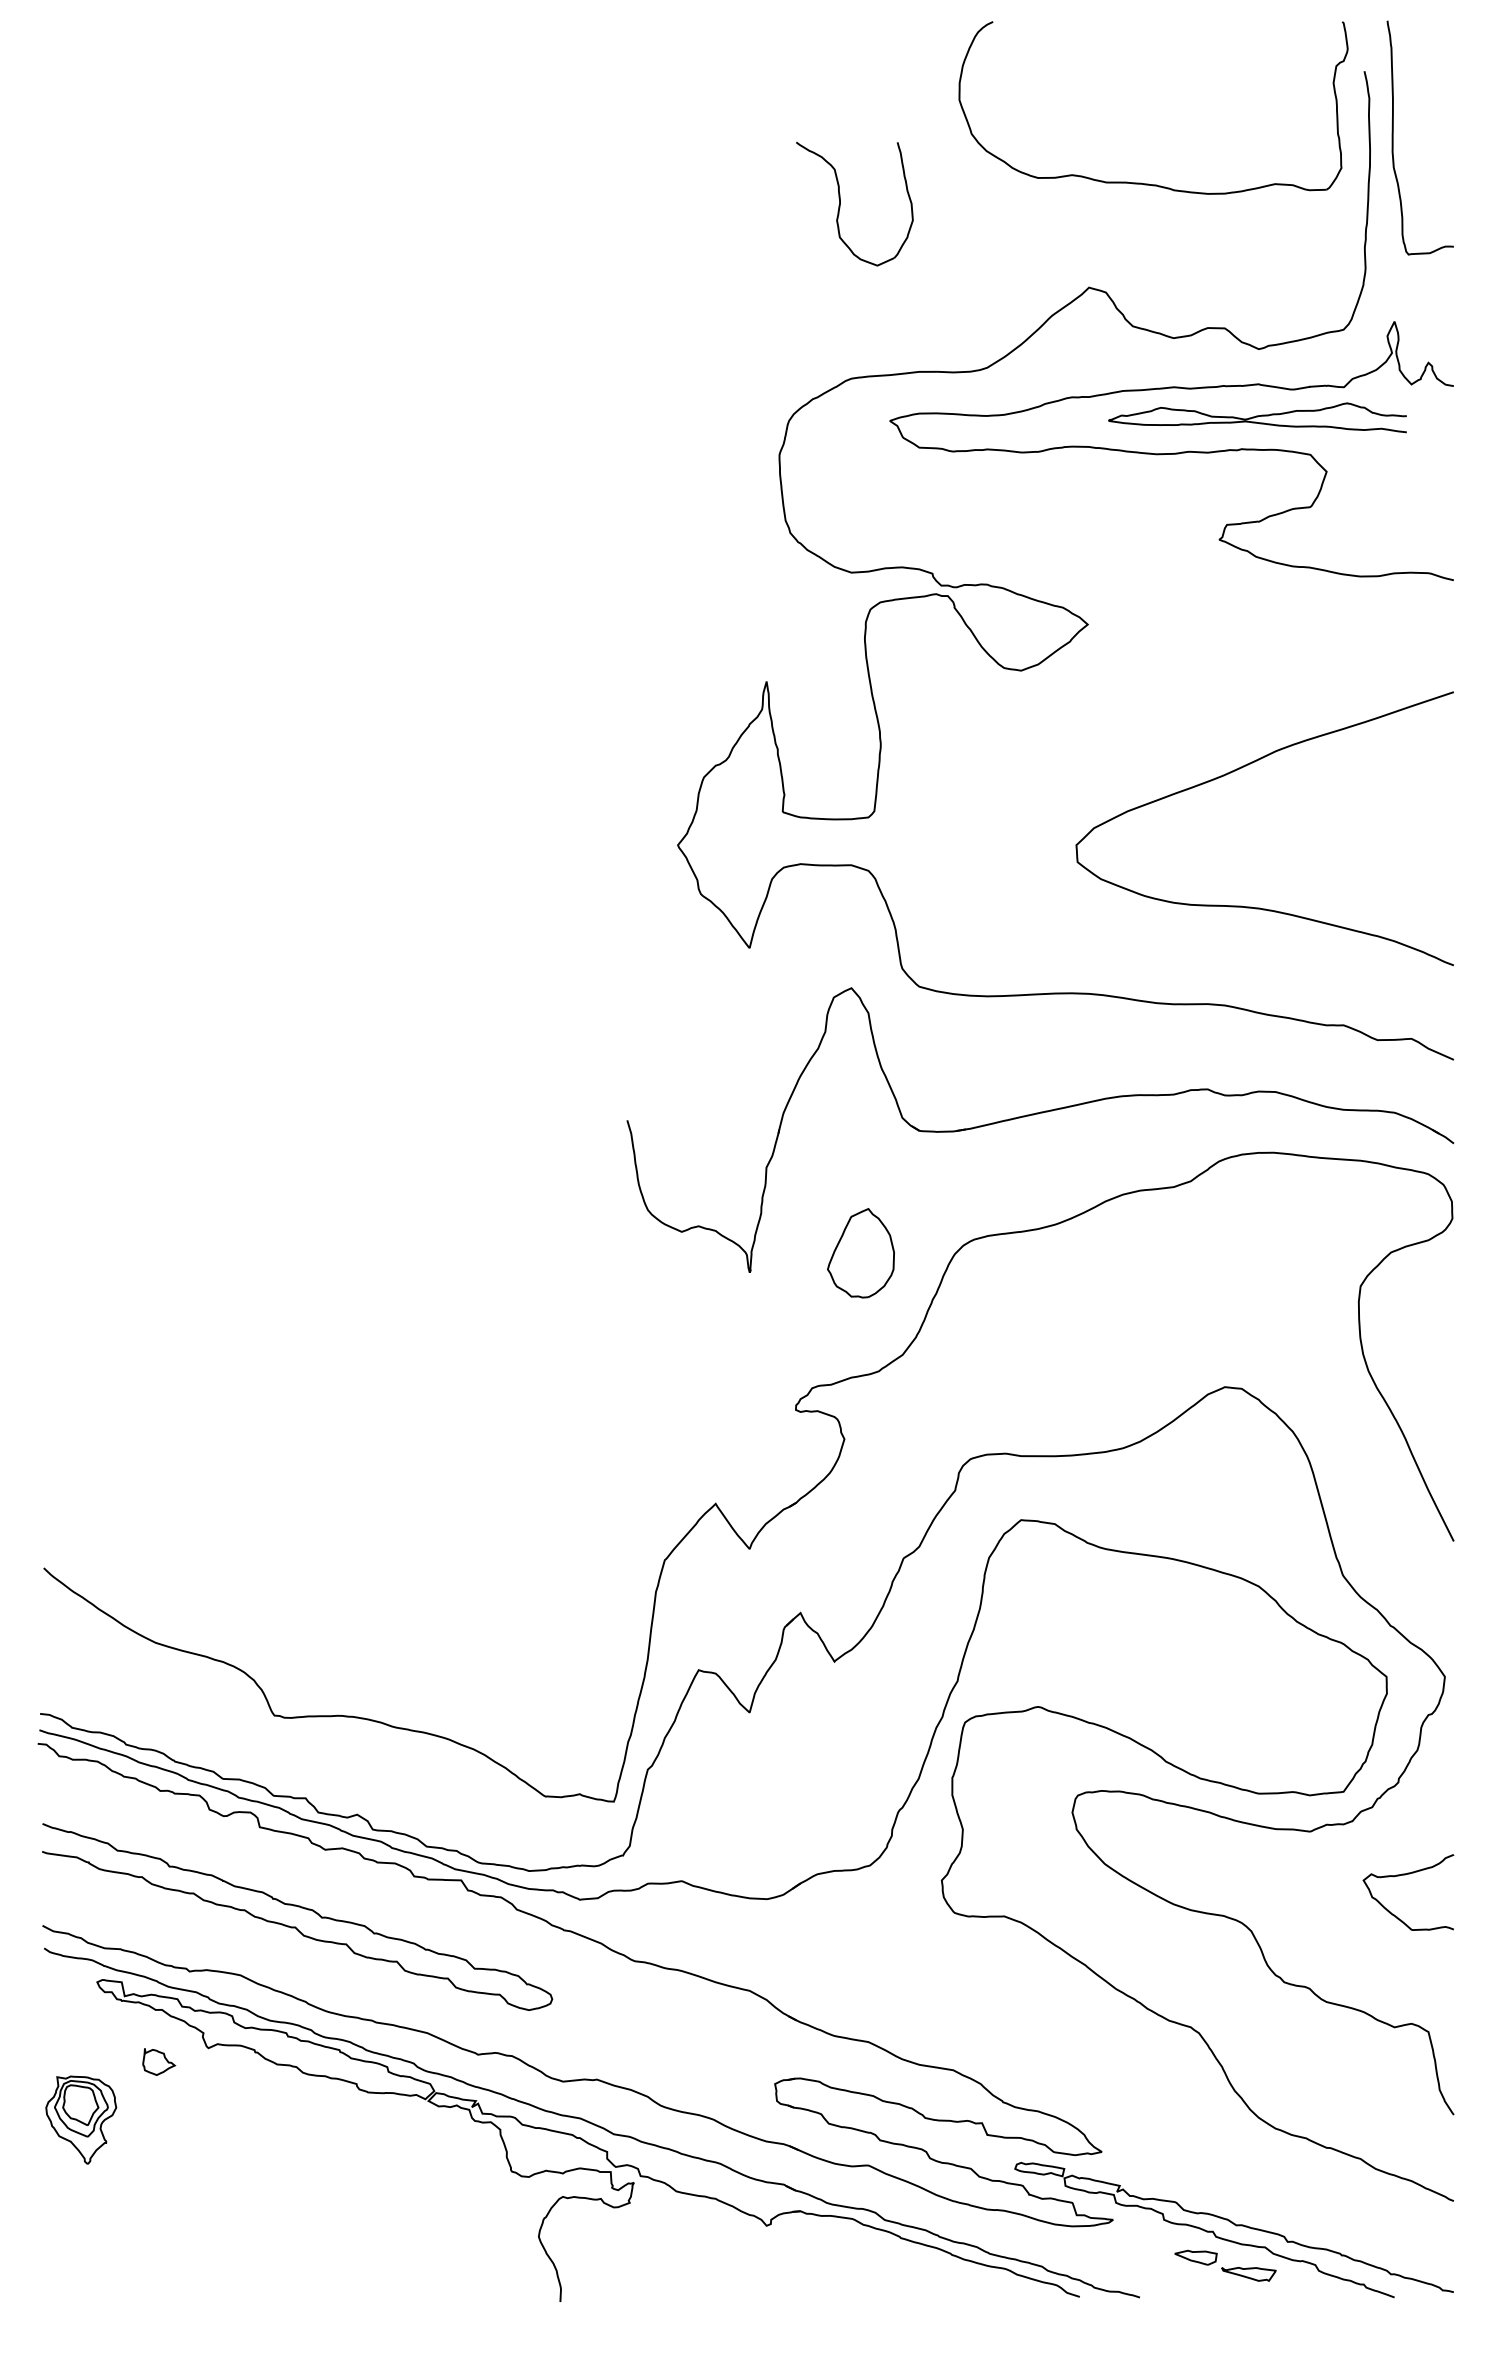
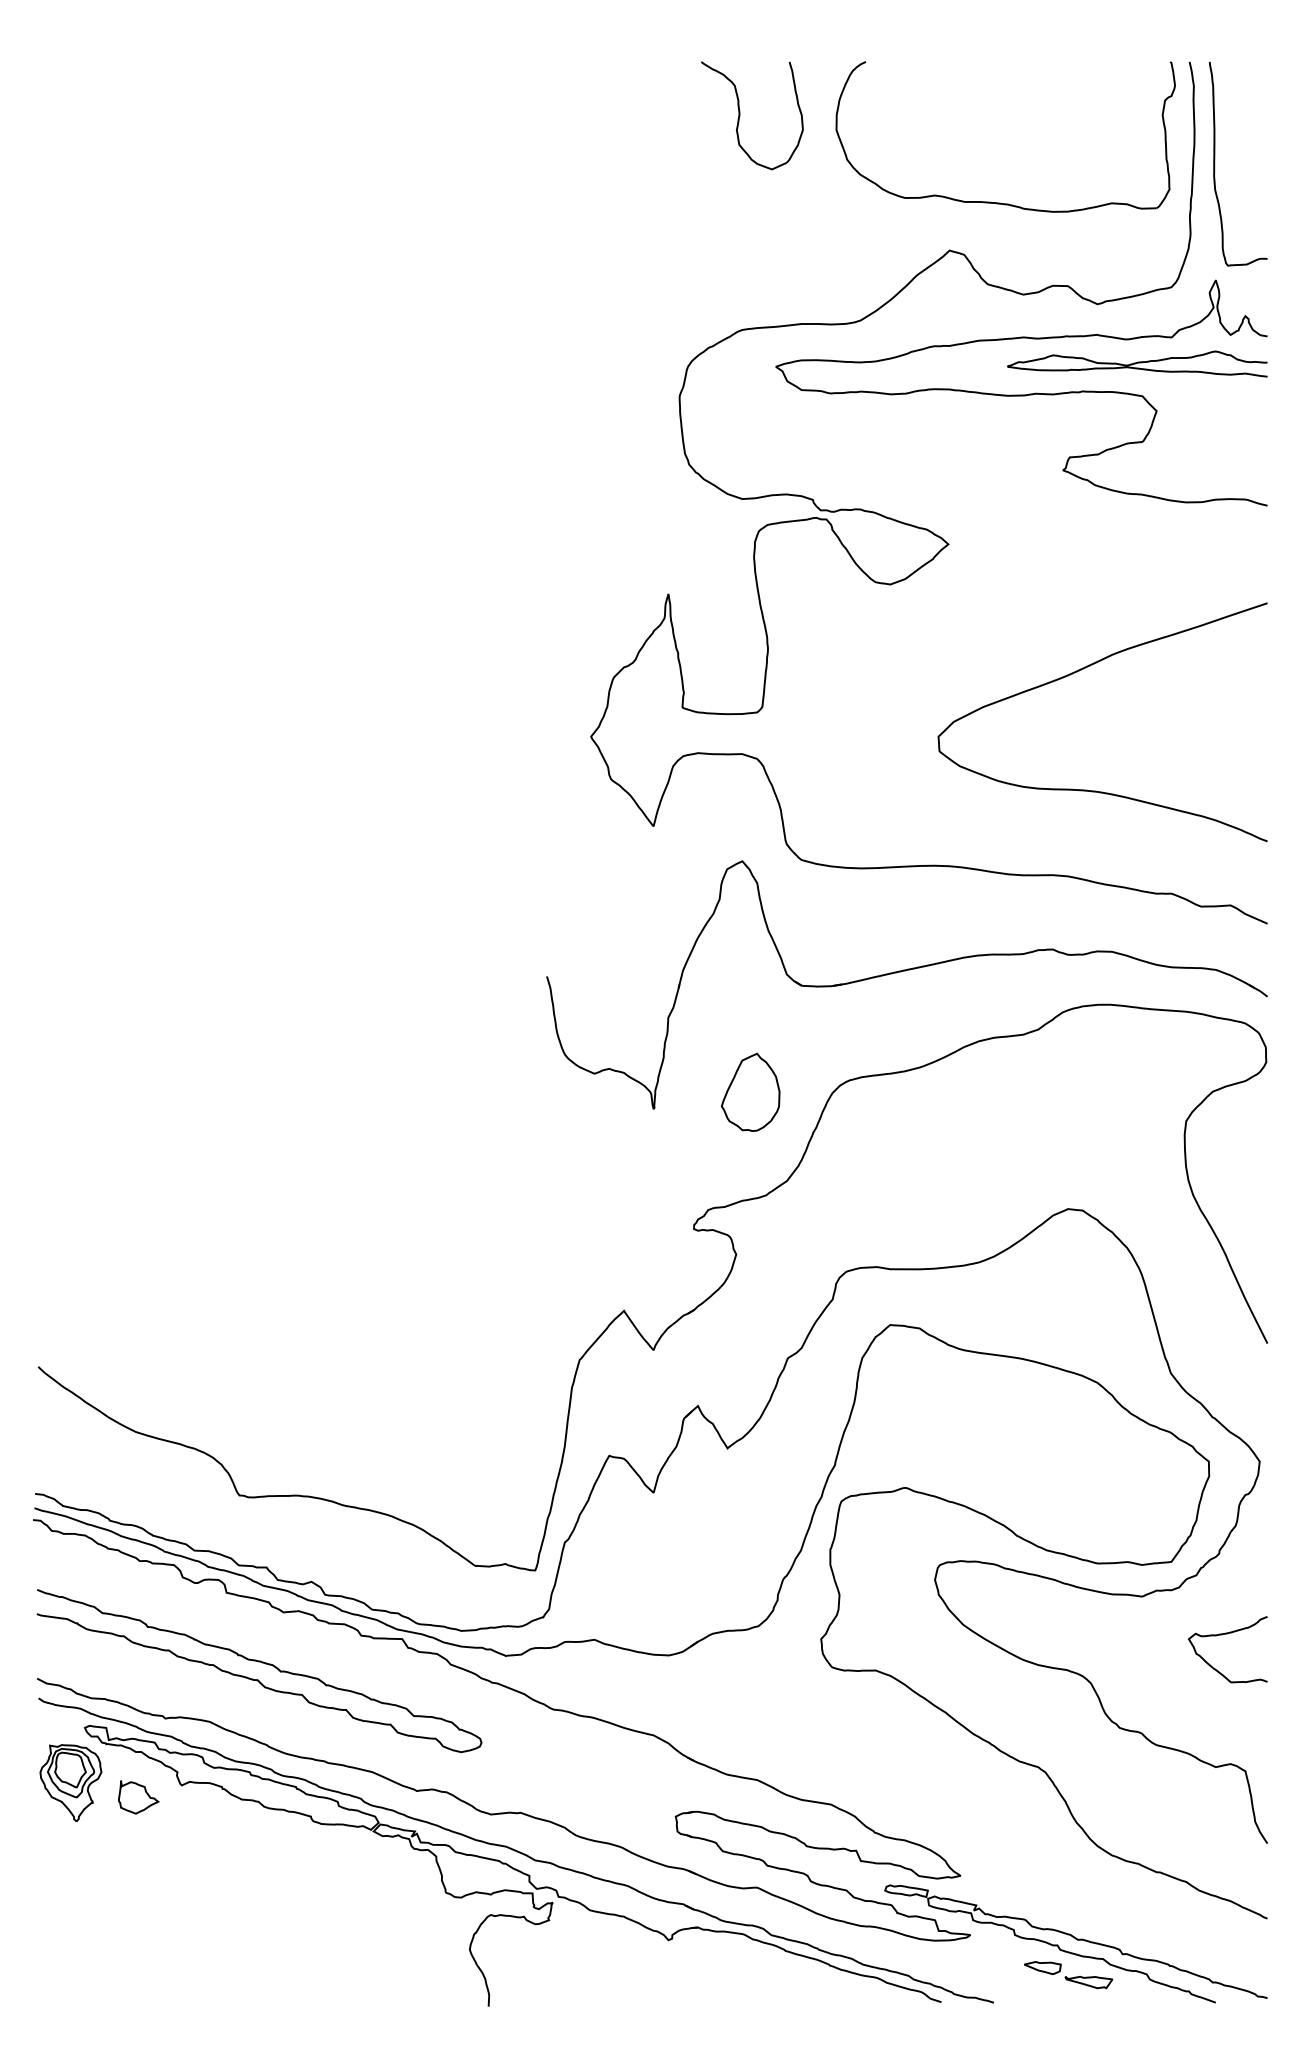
curve: (1394, 137) -> (1215, 163), moved
part: (1147, 183) -> (1000, 202), moved
part: (841, 203) -> (740, 115), moved
curve: (1257, 417) -> (1137, 363), moved
part: (158, 2062) -> (138, 1797), size x1.43
part: (80, 2119) -> (70, 1782), moved

